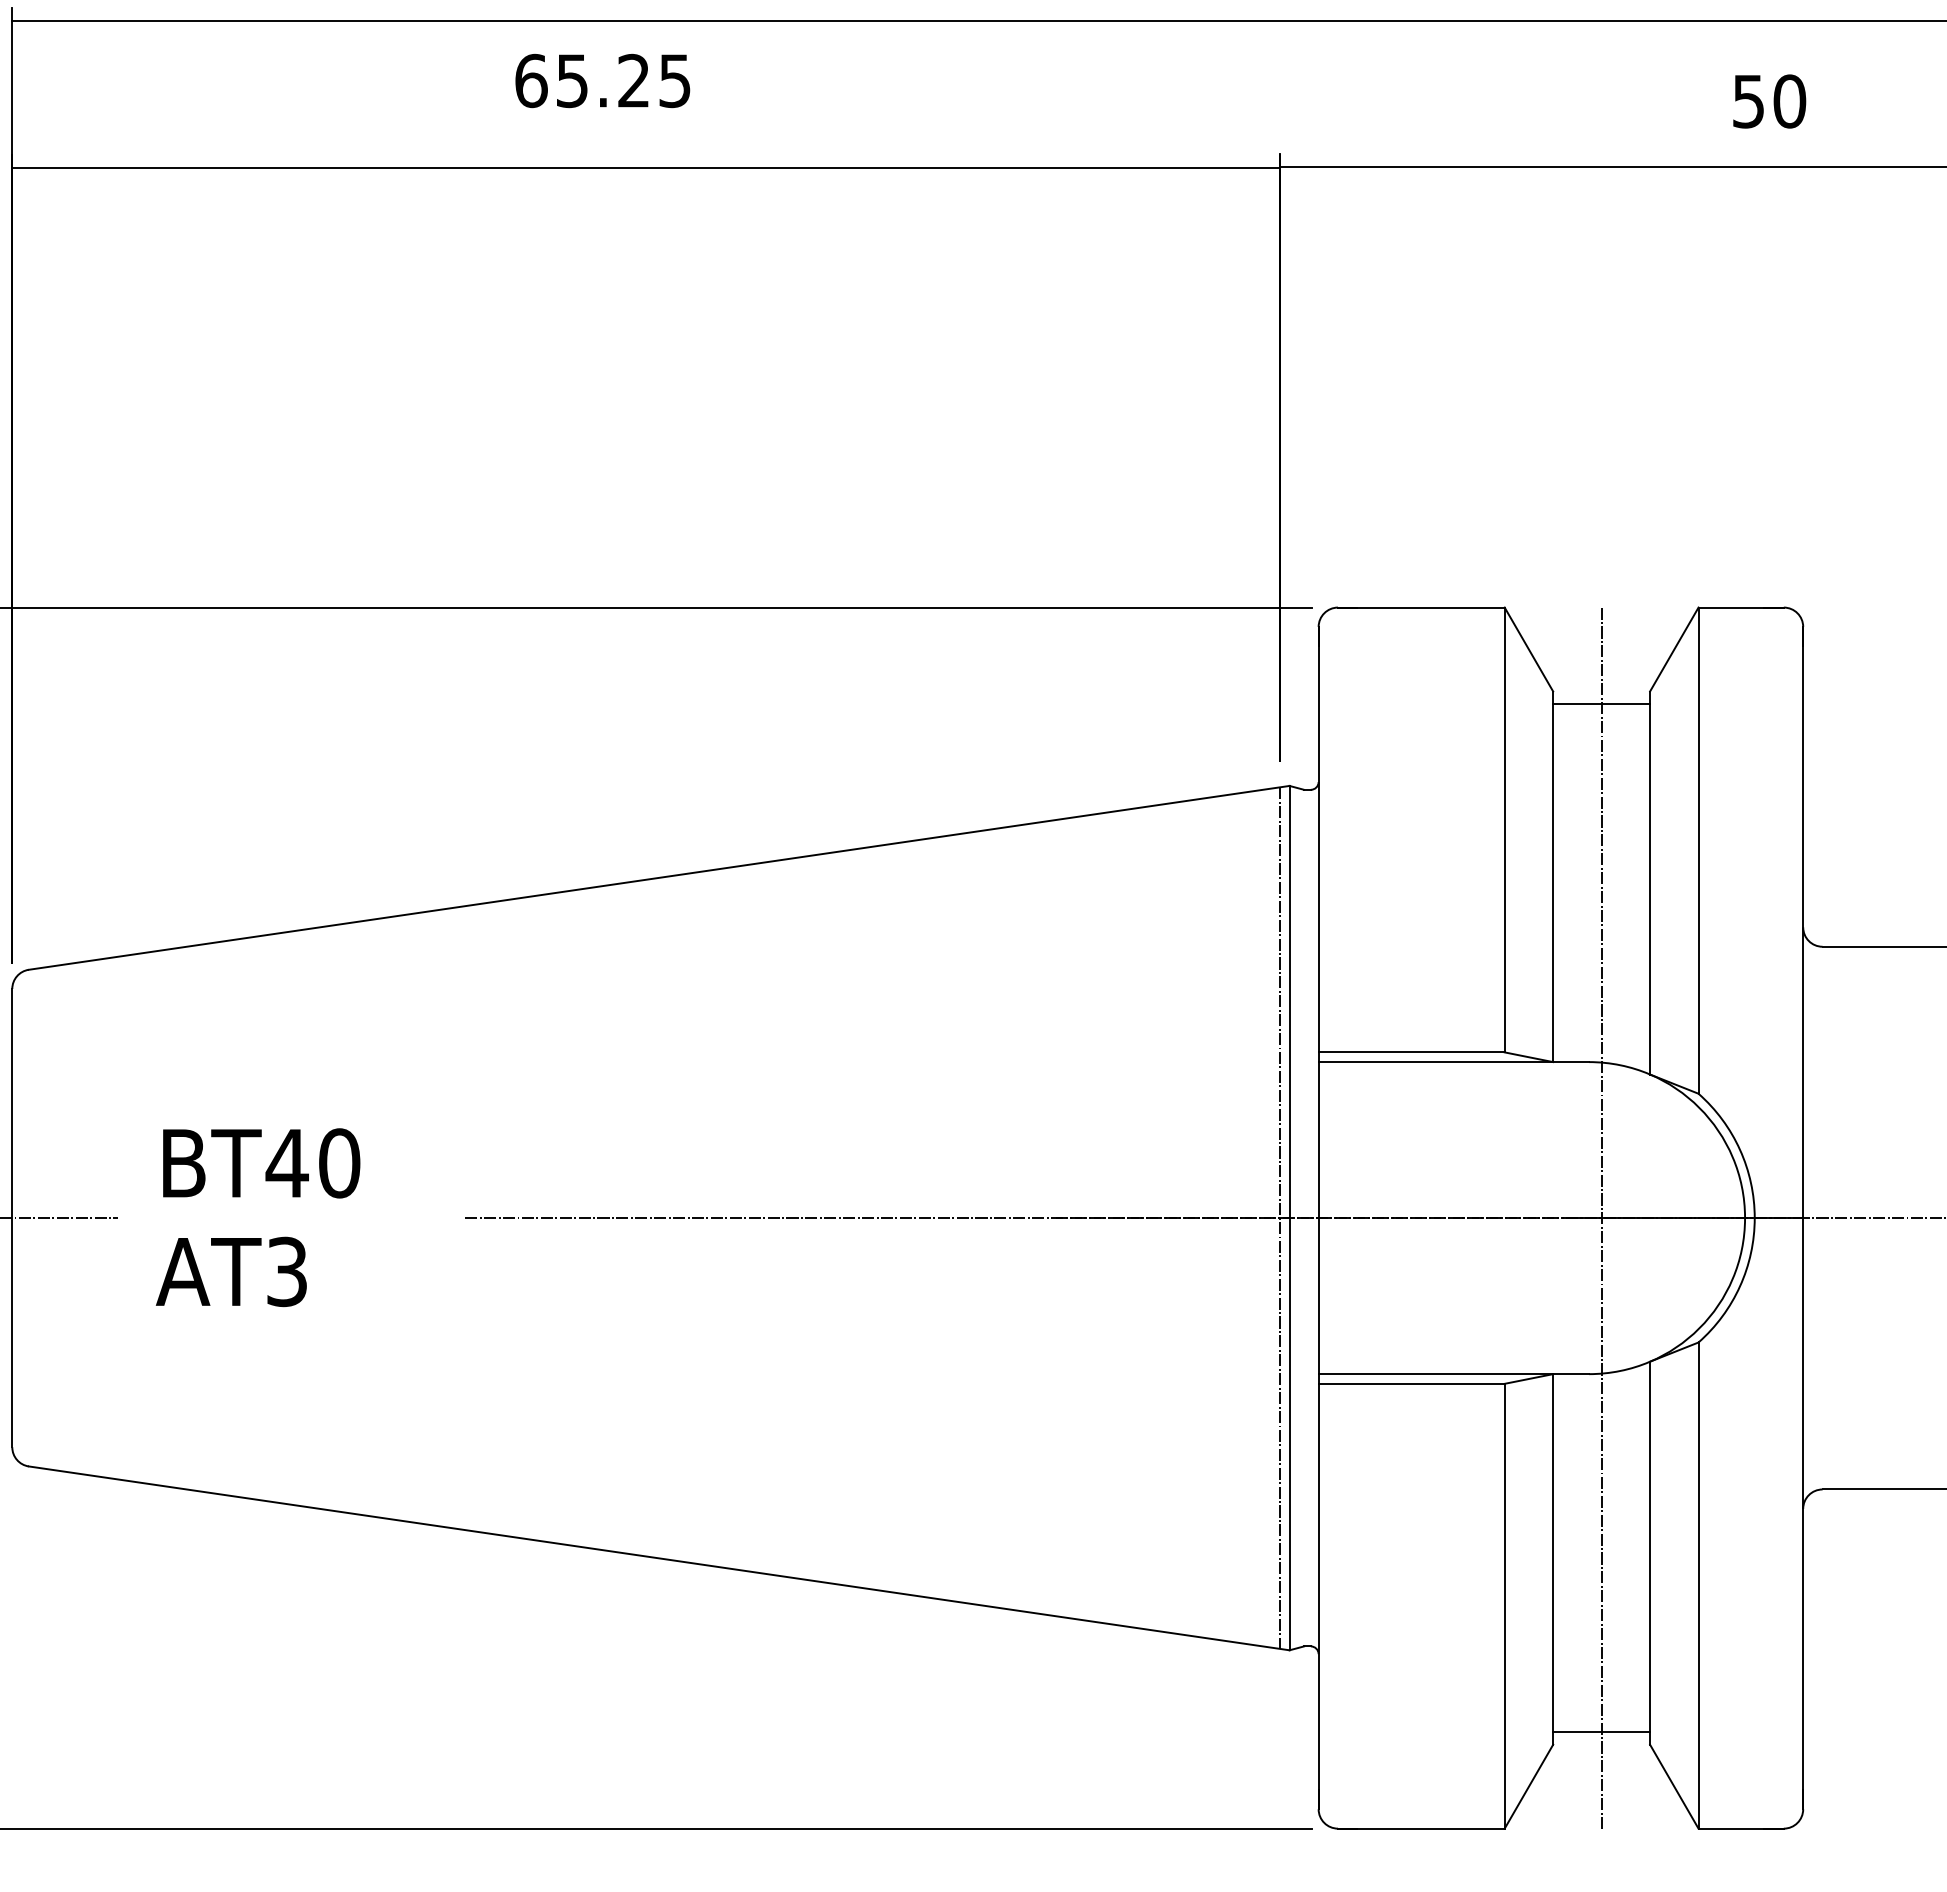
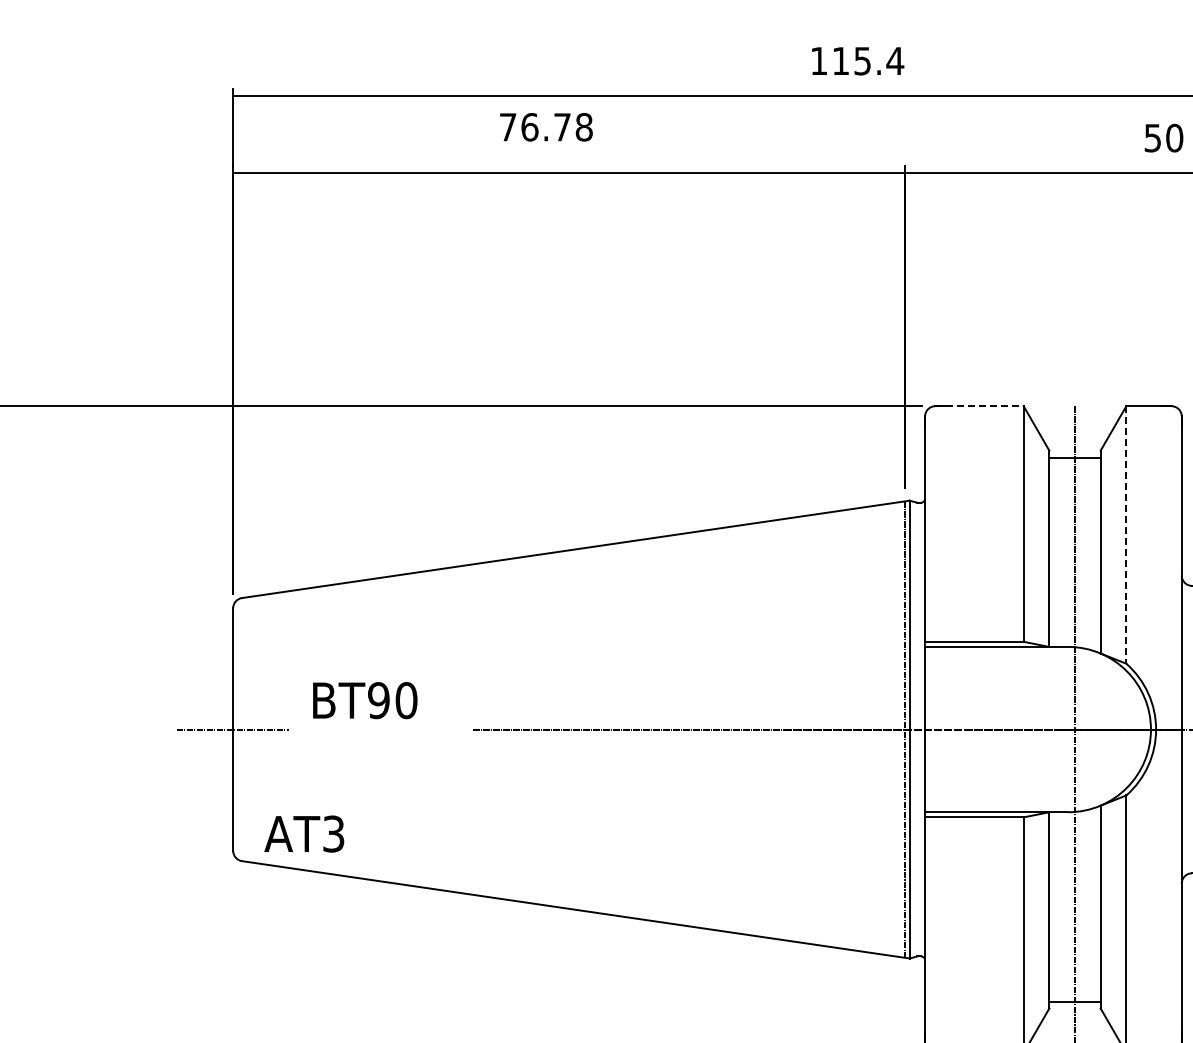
text: (601, 81) -> (545, 127), 65.25 -> 76.78
line: (1423, 608) -> (980, 406), solid -> dashed
line: (1698, 849) -> (1126, 534), solid -> dashed
text: (286, 1163) -> (378, 700), BT40 -> BT90
text: (231, 1270) -> (304, 833), moved

